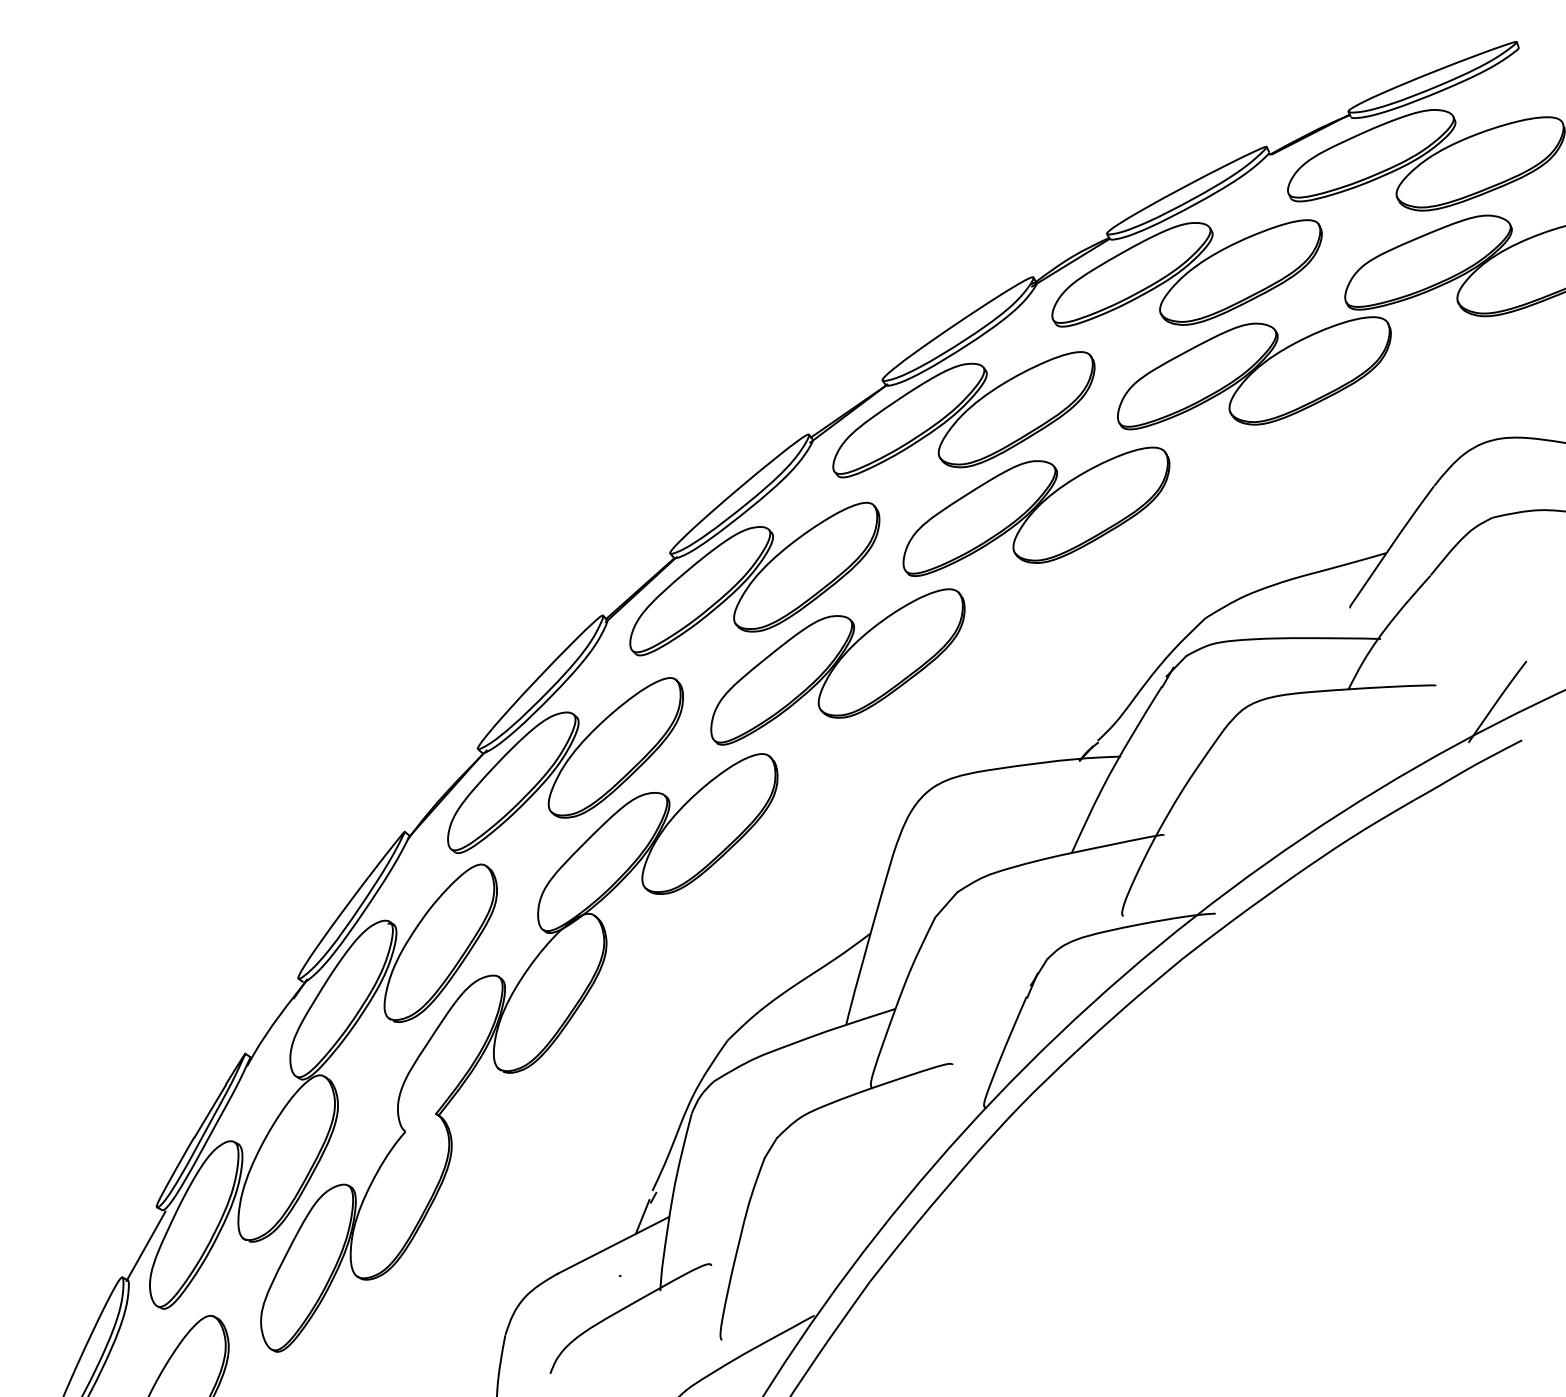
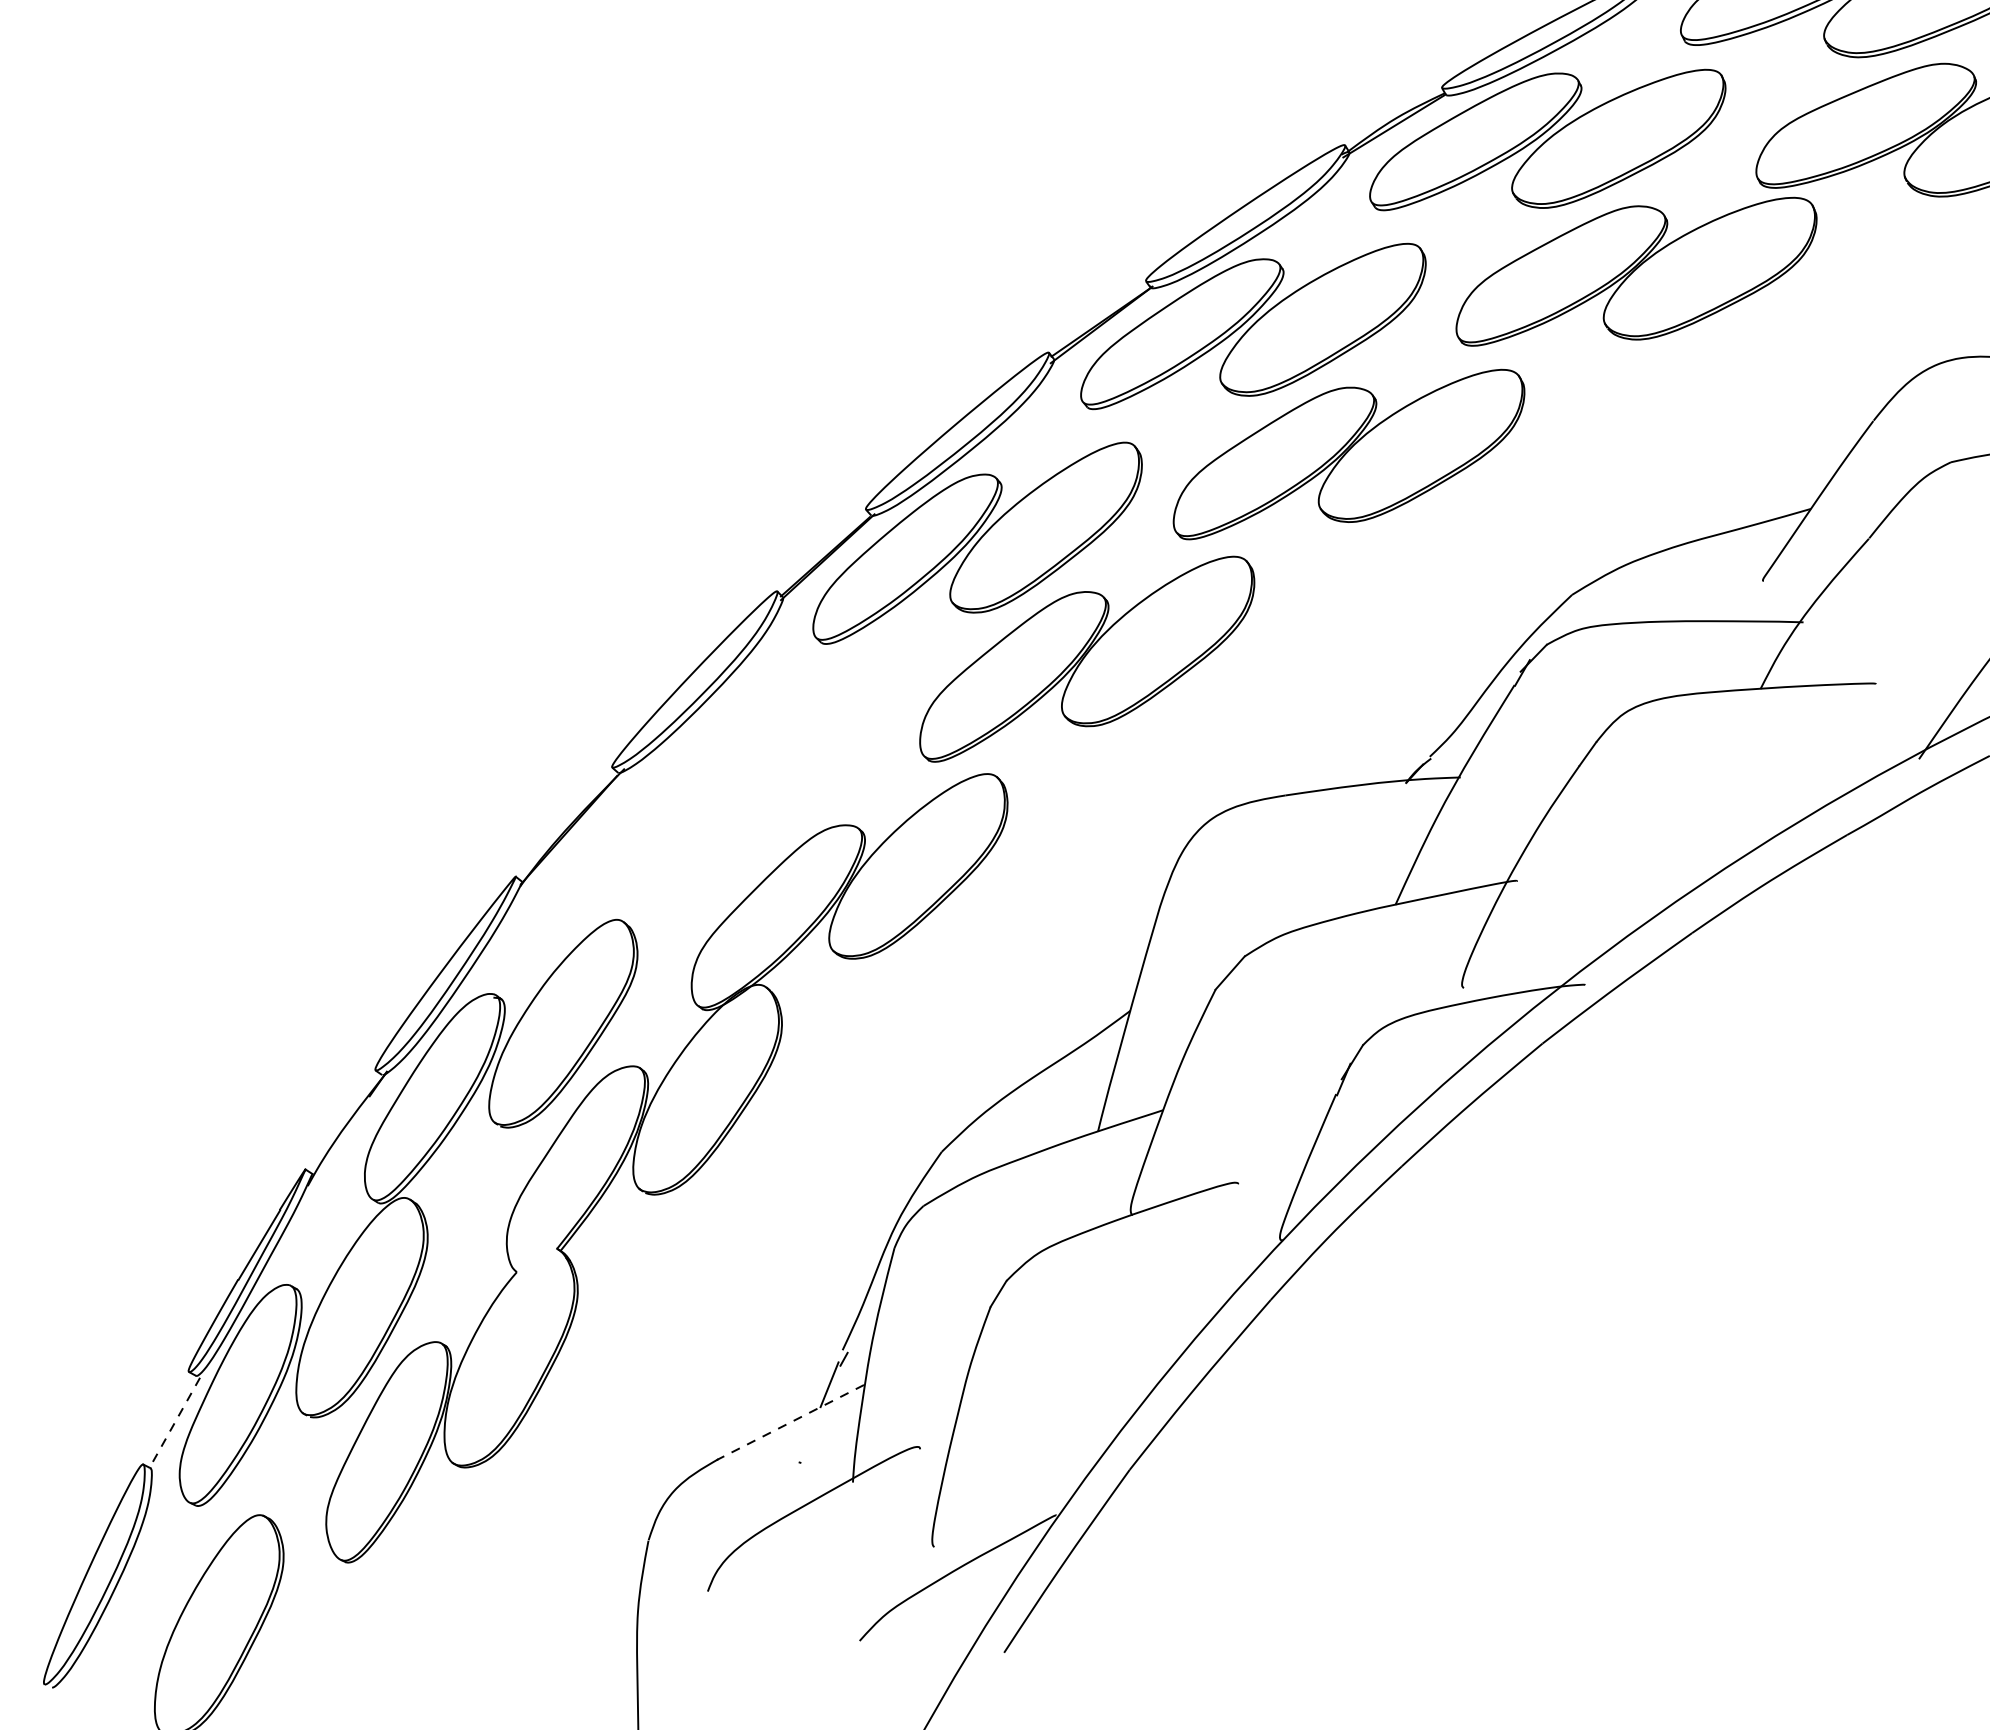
part: (565, 765) -> (727, 789), removed
line: (612, 1245) -> (789, 1422), solid -> dashed
line: (146, 1246) -> (175, 1423), solid -> dashed

